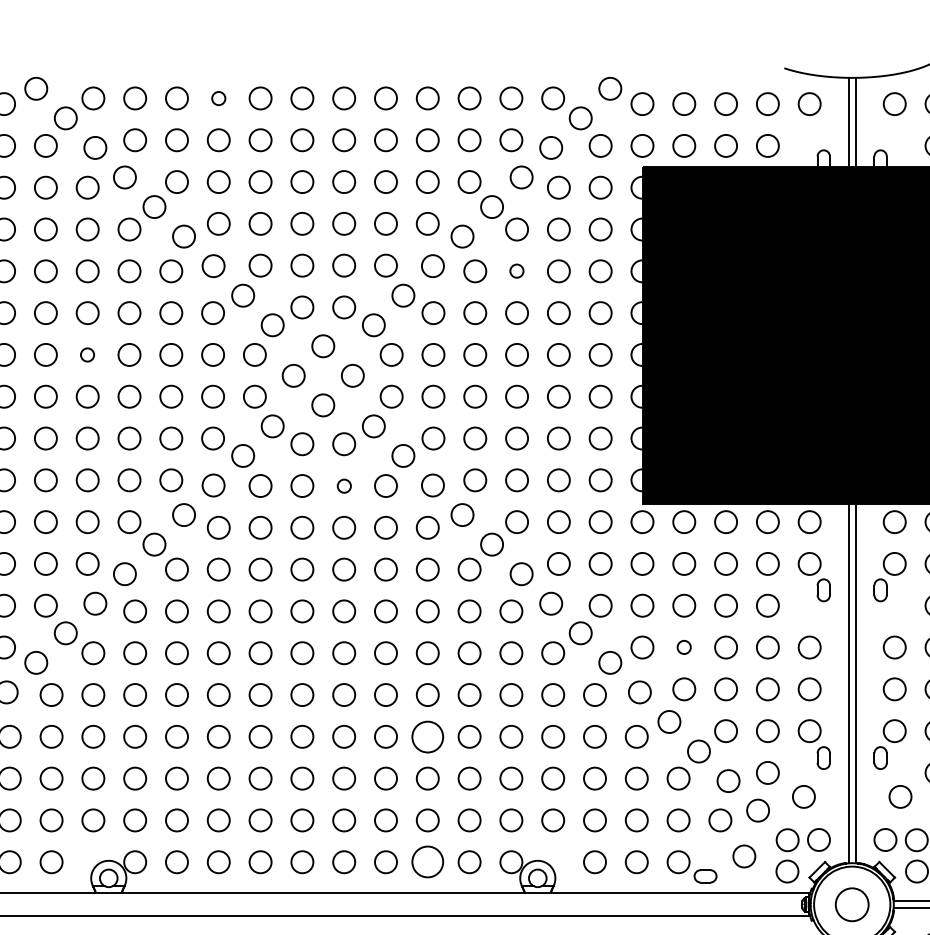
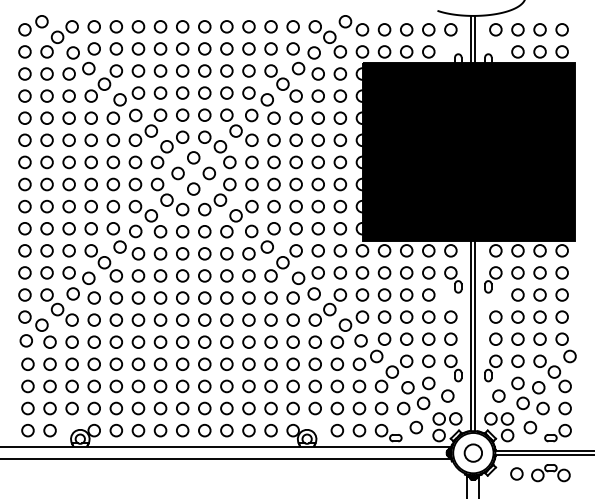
circle: (218, 97) -> (138, 26), size x1.67
circle: (515, 269) -> (295, 117), size x1.67
circle: (86, 355) -> (68, 162), size x1.67
circle: (343, 485) -> (204, 231), size x1.67
circle: (684, 646) -> (384, 316), size x1.67
circle: (426, 735) -> (248, 363), size x0.71
circle: (426, 861) -> (248, 430), size x0.71

